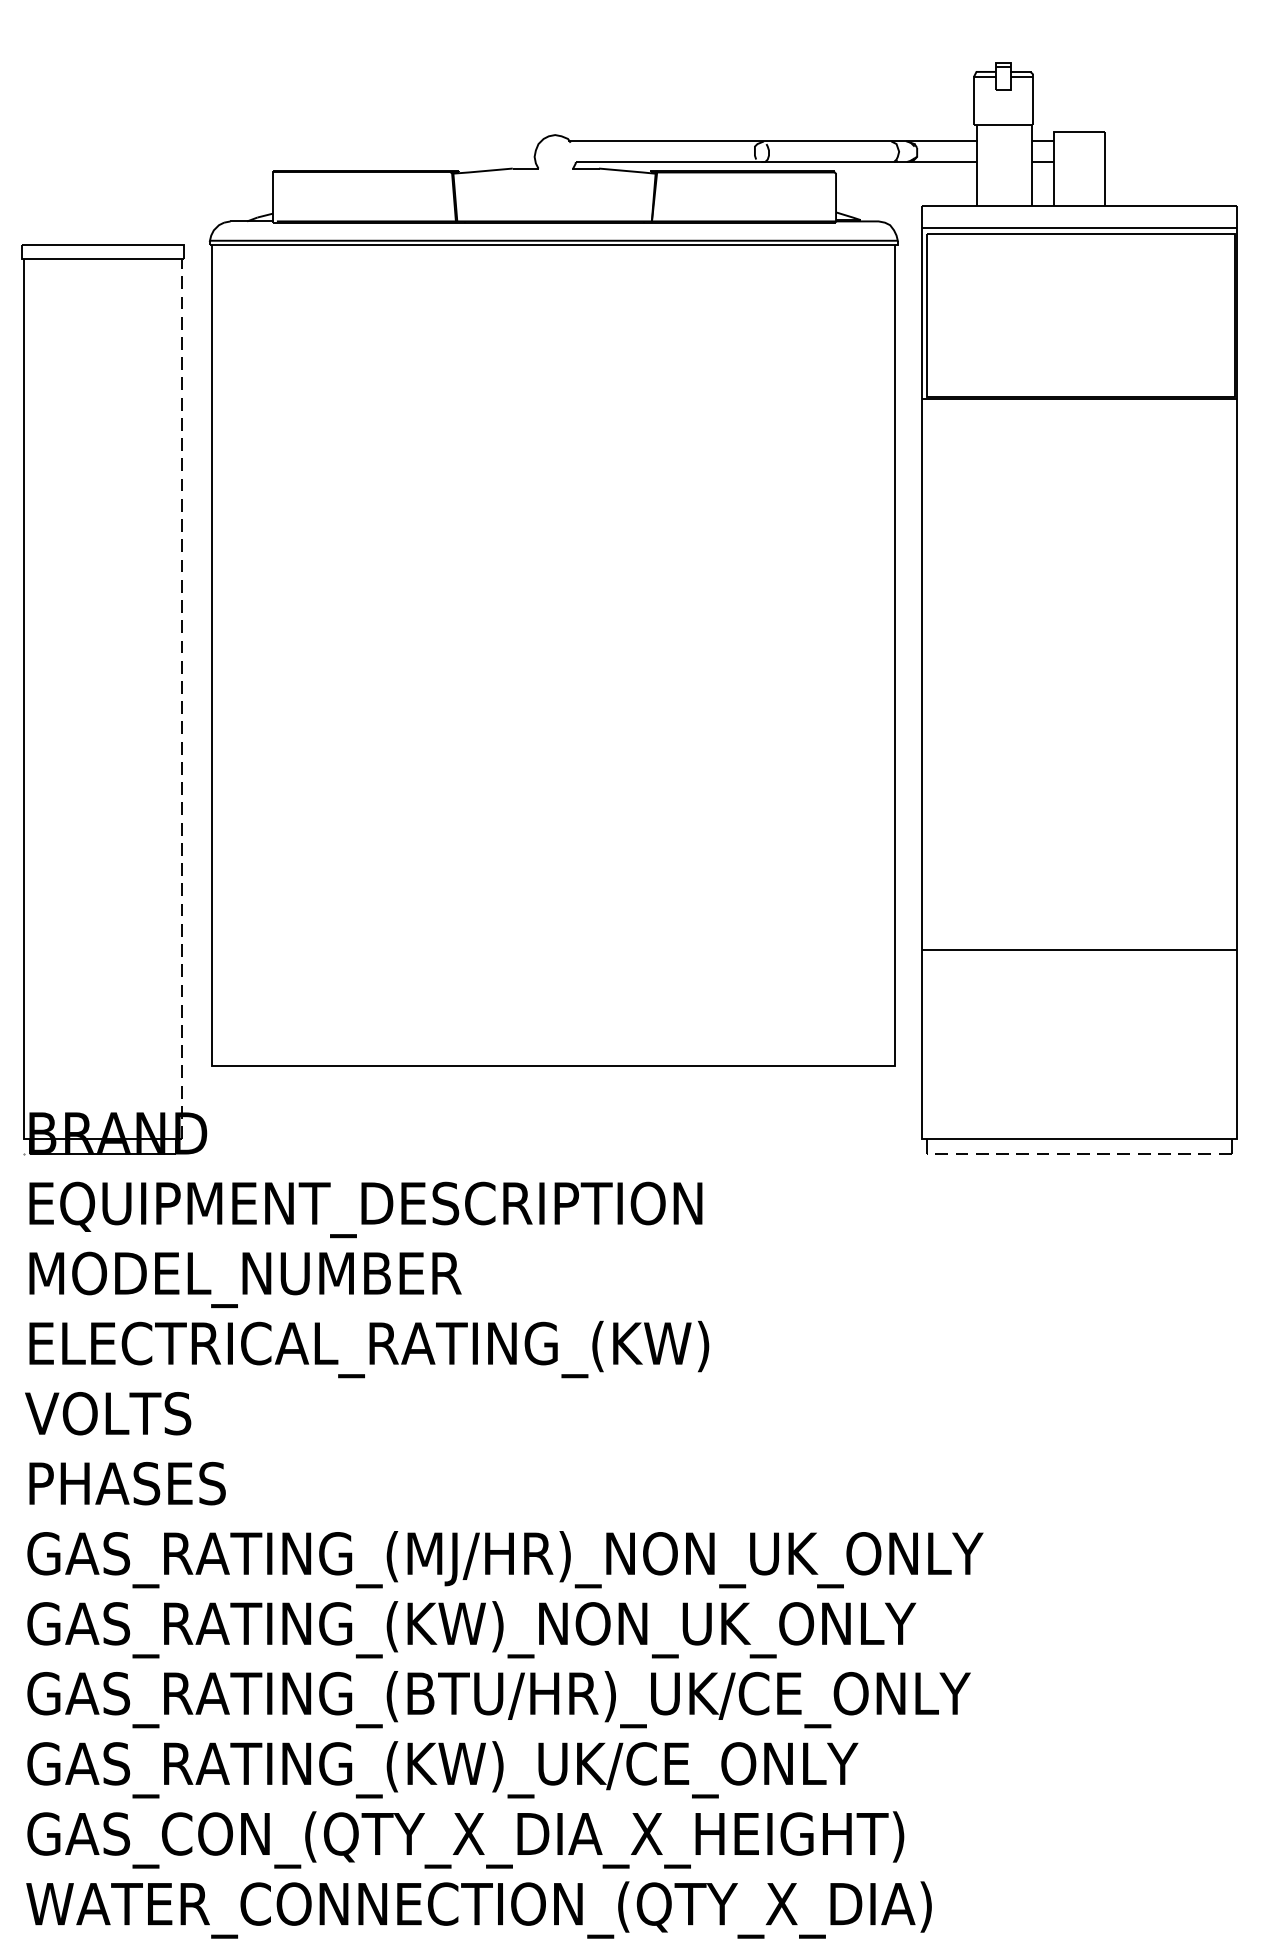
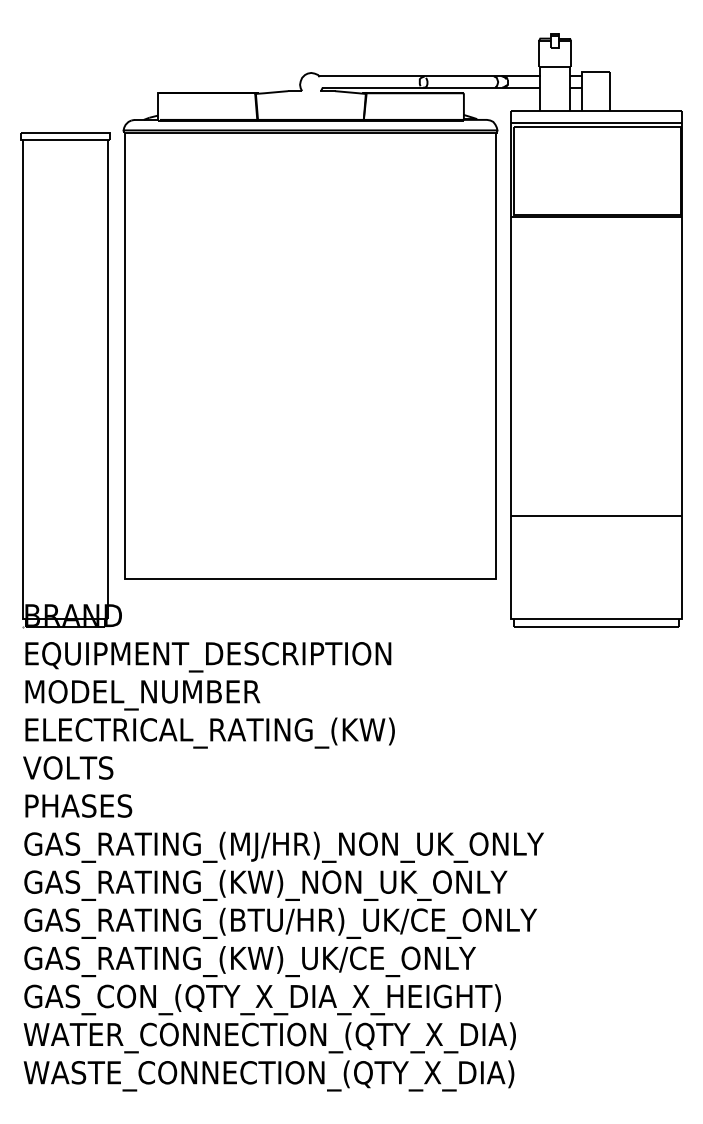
line: (182, 697) -> (108, 378), dashed -> solid
line: (1079, 1155) -> (596, 627), dashed -> solid

